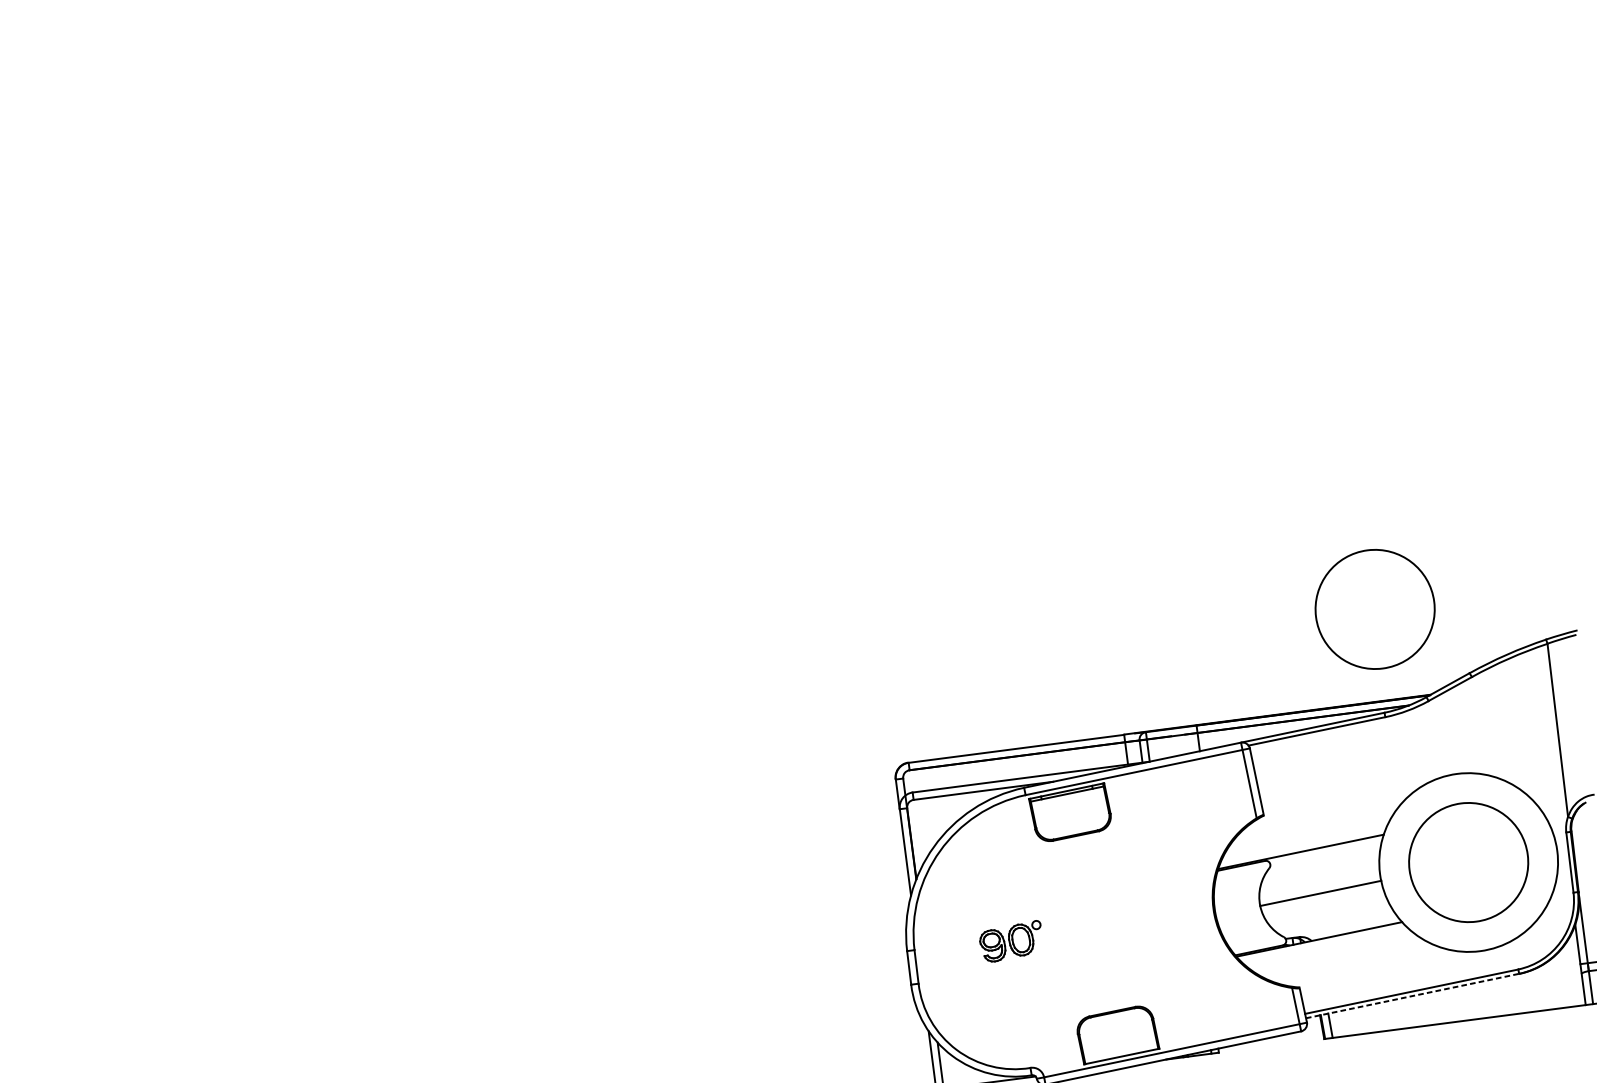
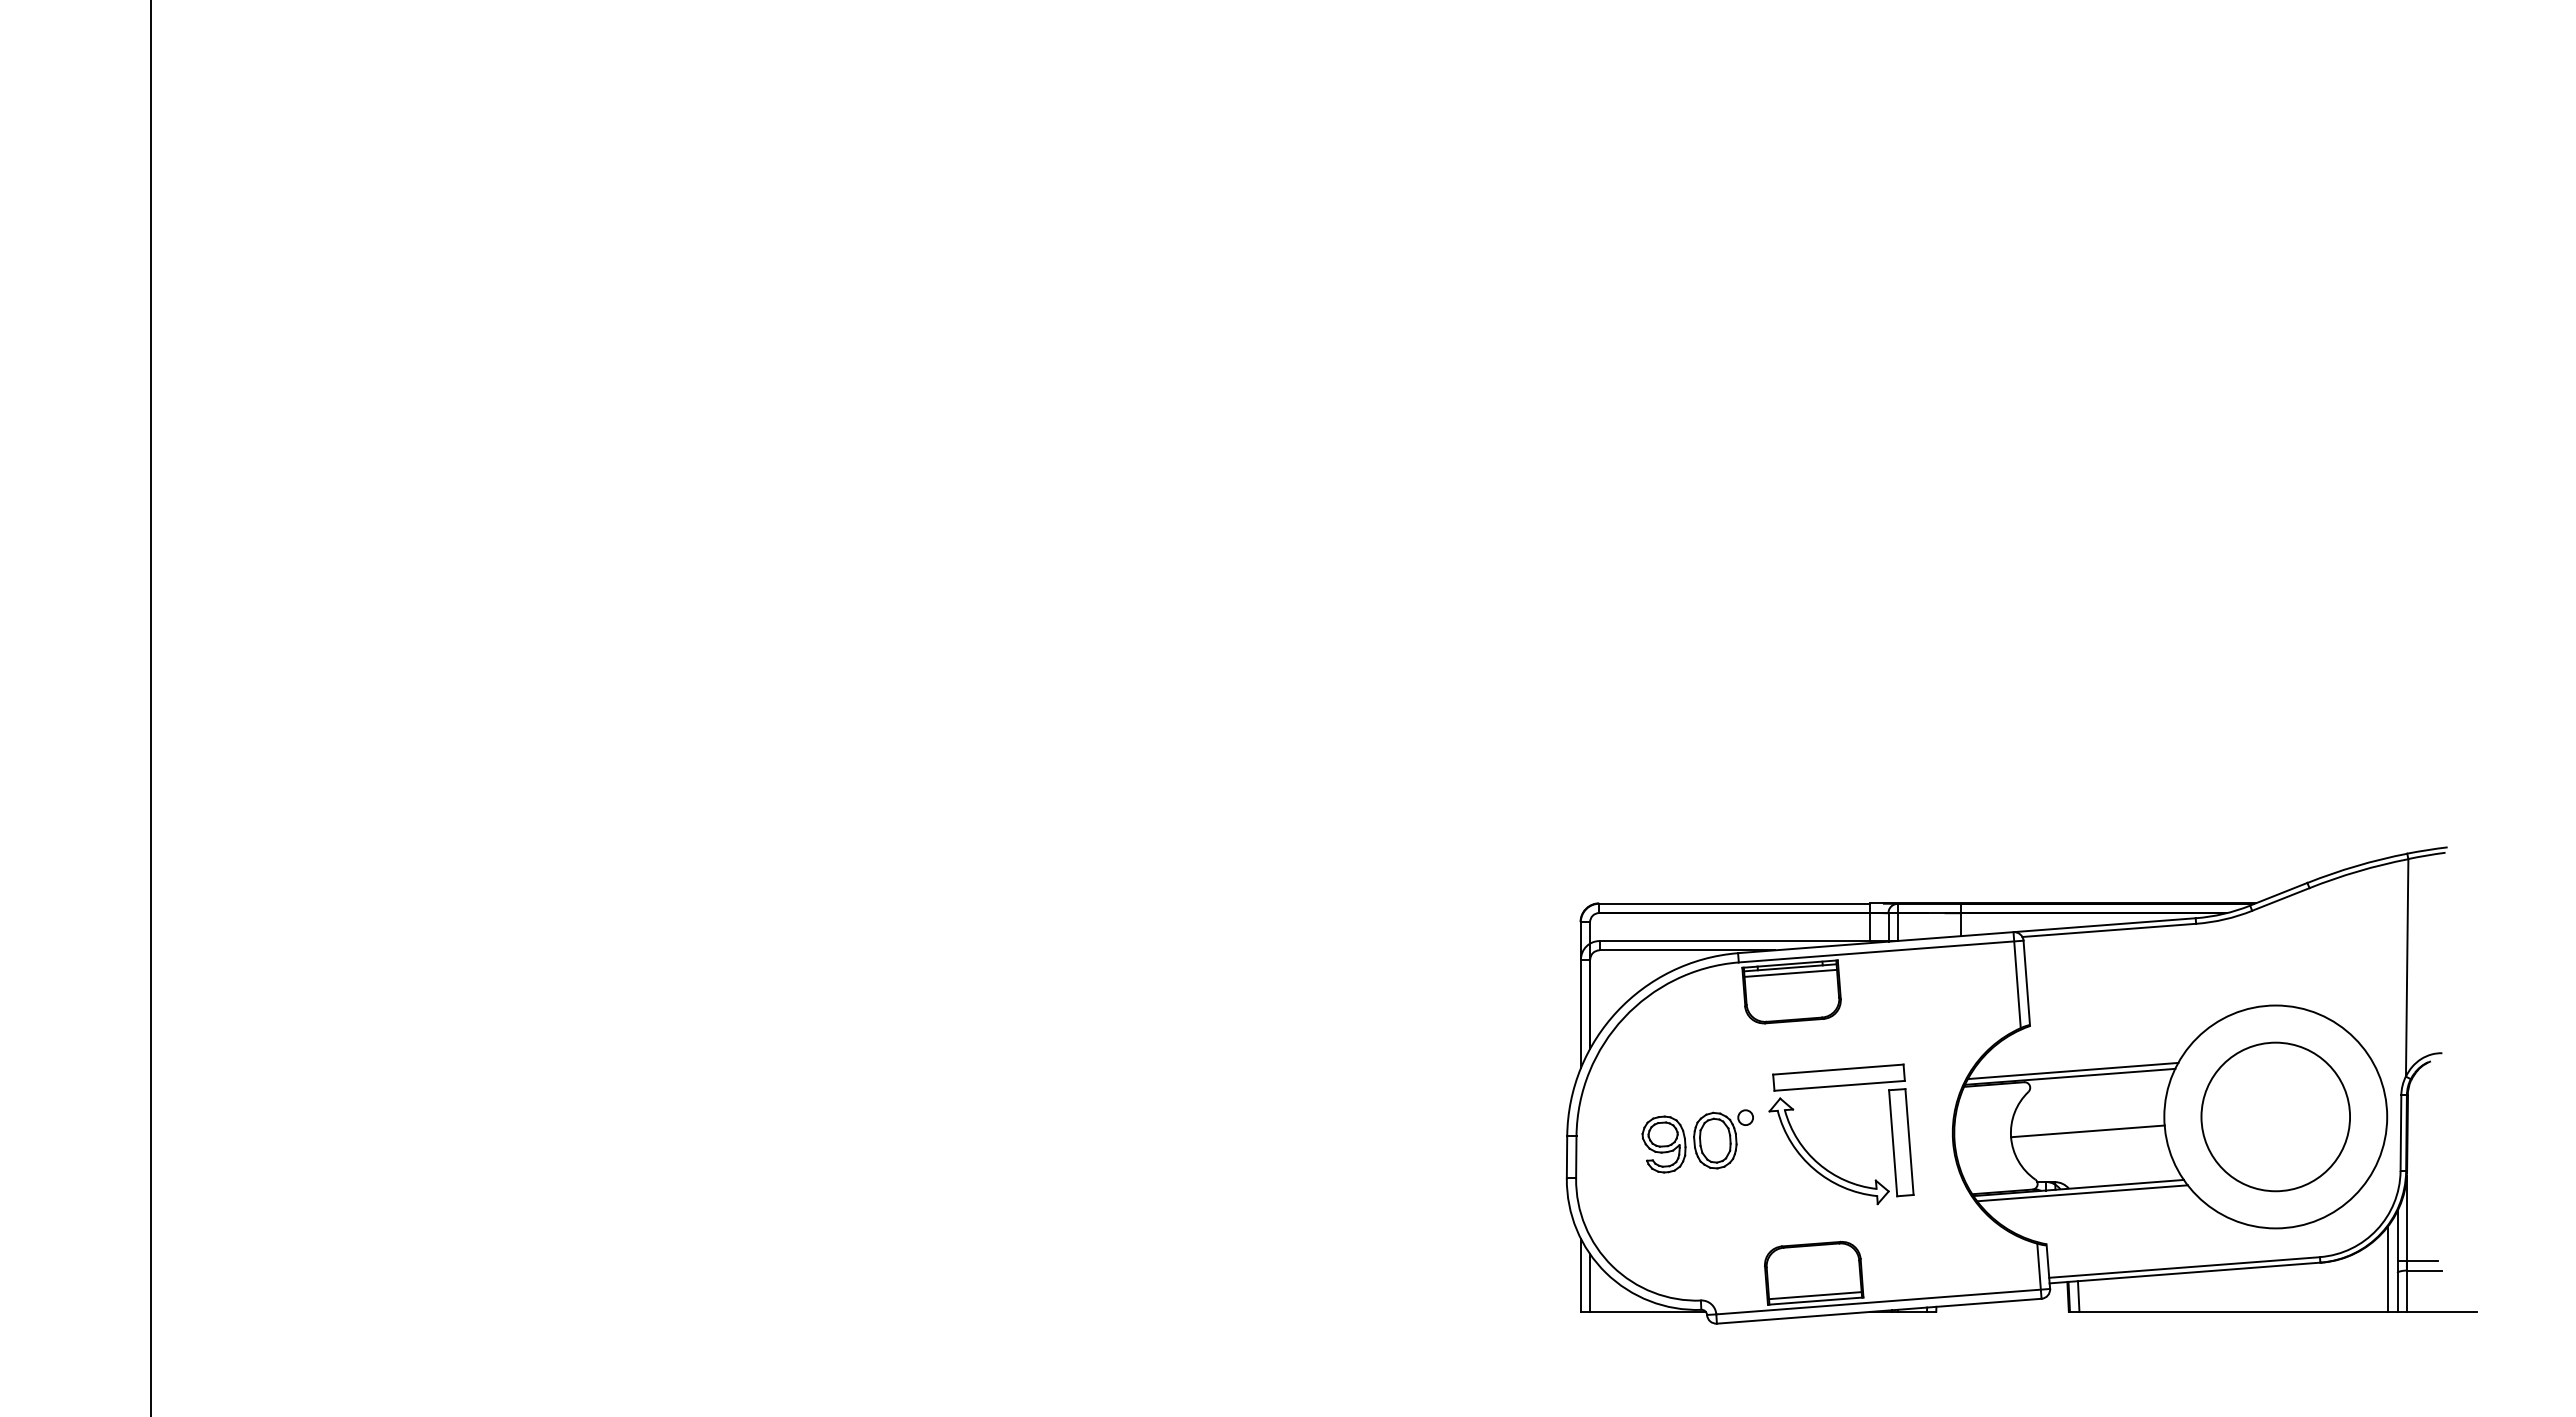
circle: (1374, 609) -> (2200, 788), removed
line: (1067, 797) -> (1790, 972), added
line: (1302, 846) -> (2072, 1070), added
part: (1011, 941) -> (1697, 1141), size x1.43
line: (1322, 943) -> (2082, 1193), added
part: (1112, 947) -> (1821, 1164), added
line: (1573, 971) -> (2388, 1268), added
line: (1412, 995) -> (2185, 1272), dashed -> solid
line: (1121, 1052) -> (1815, 1295), added

